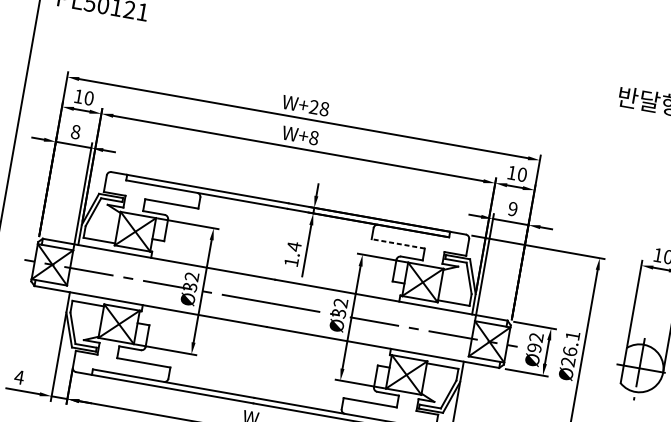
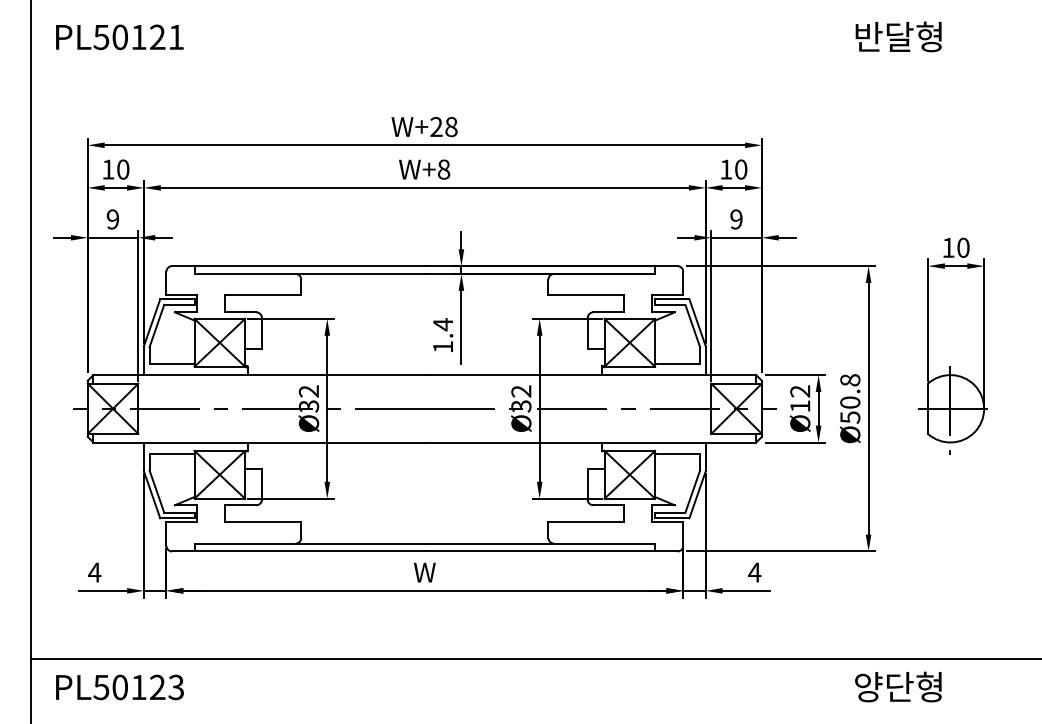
text: (75, 132) -> (112, 219), 8 -> 9
line: (398, 243) -> (586, 295), dashed -> solid
text: (534, 348) -> (800, 406), Ø92 -> Ø12
text: (570, 348) -> (850, 398), Ø26.1 -> Ø50.8

